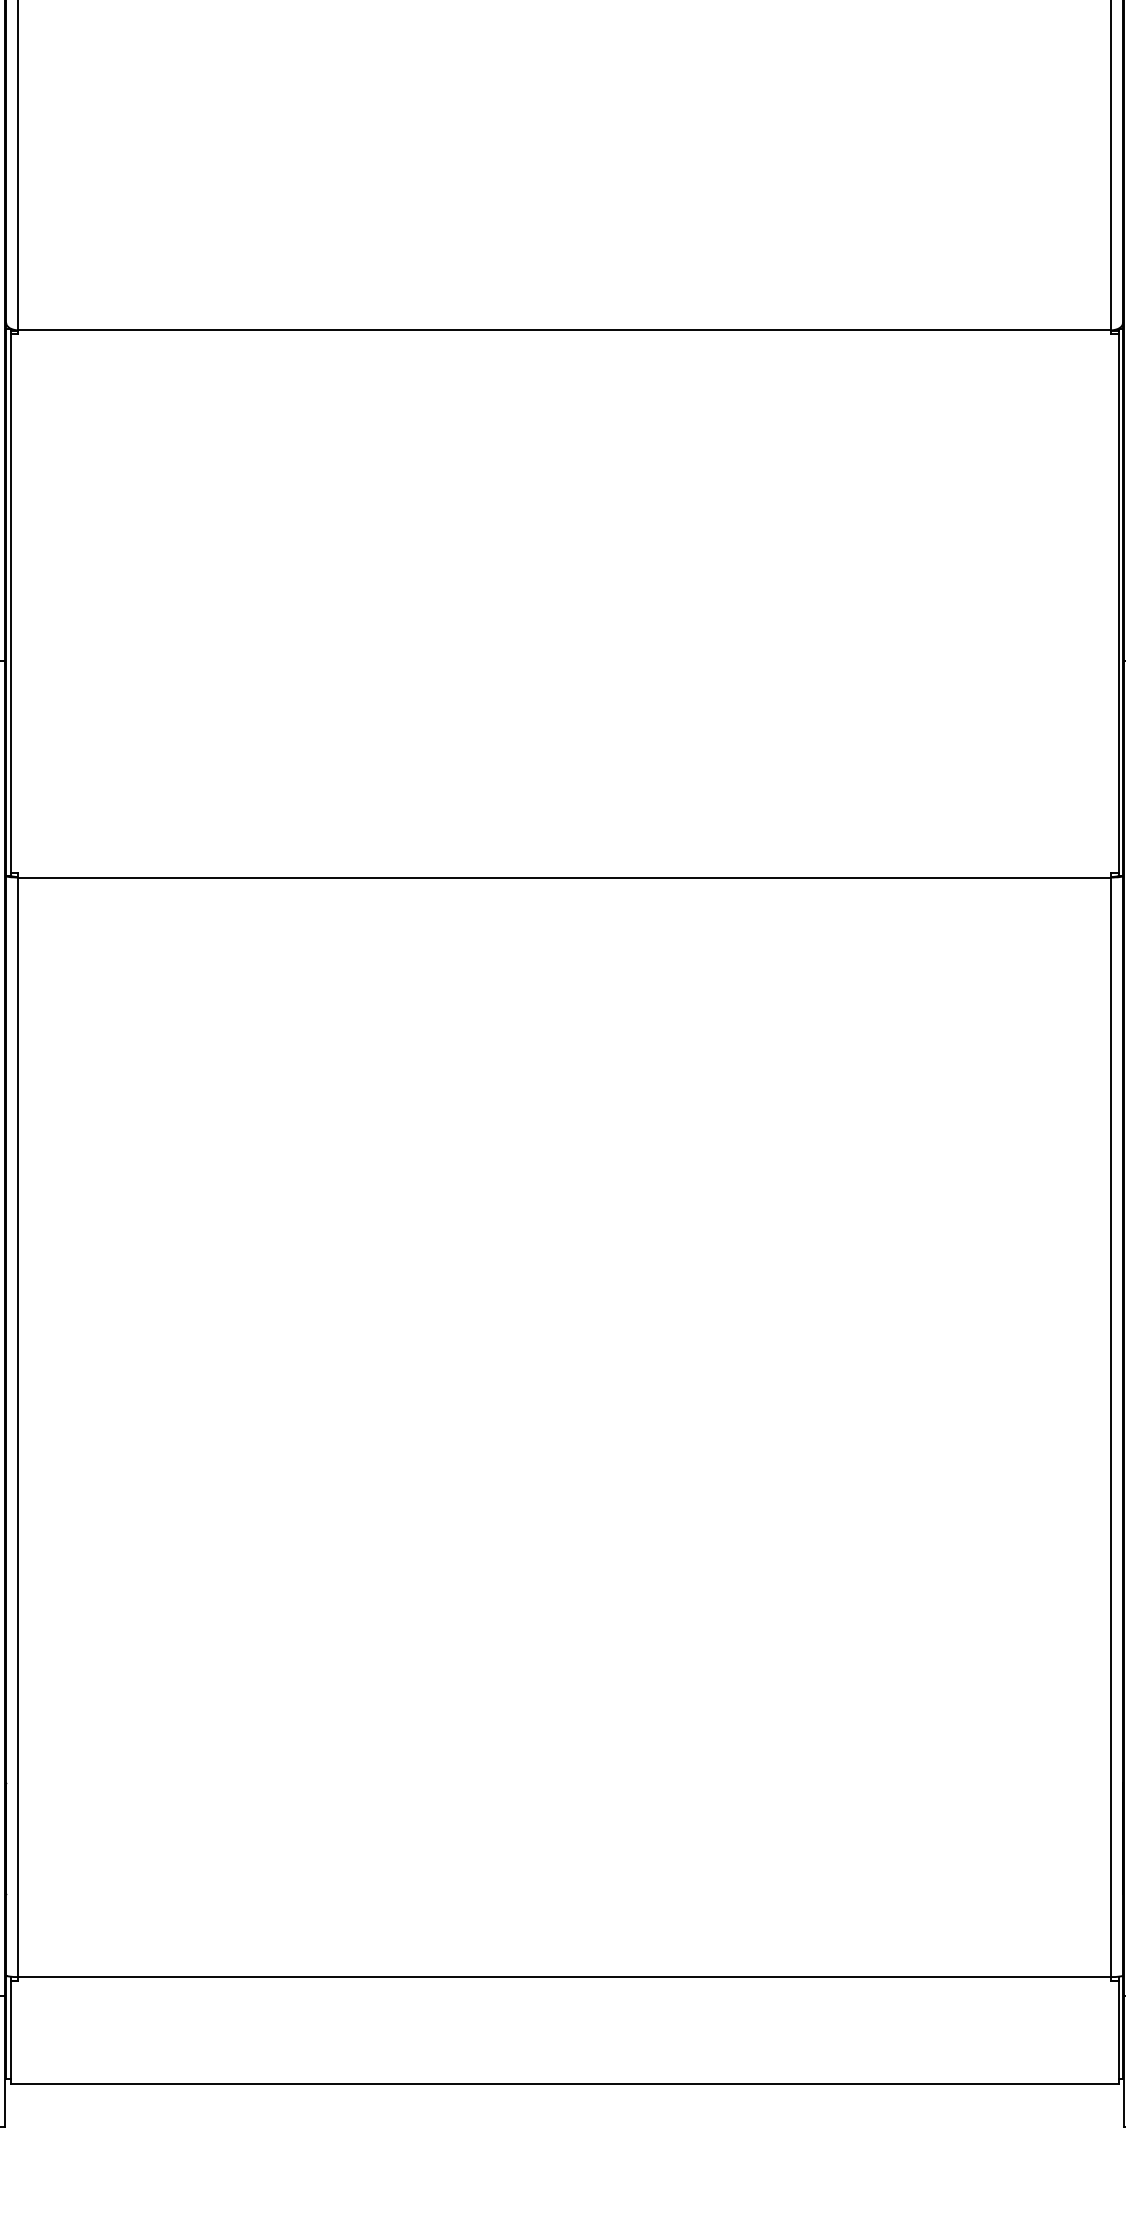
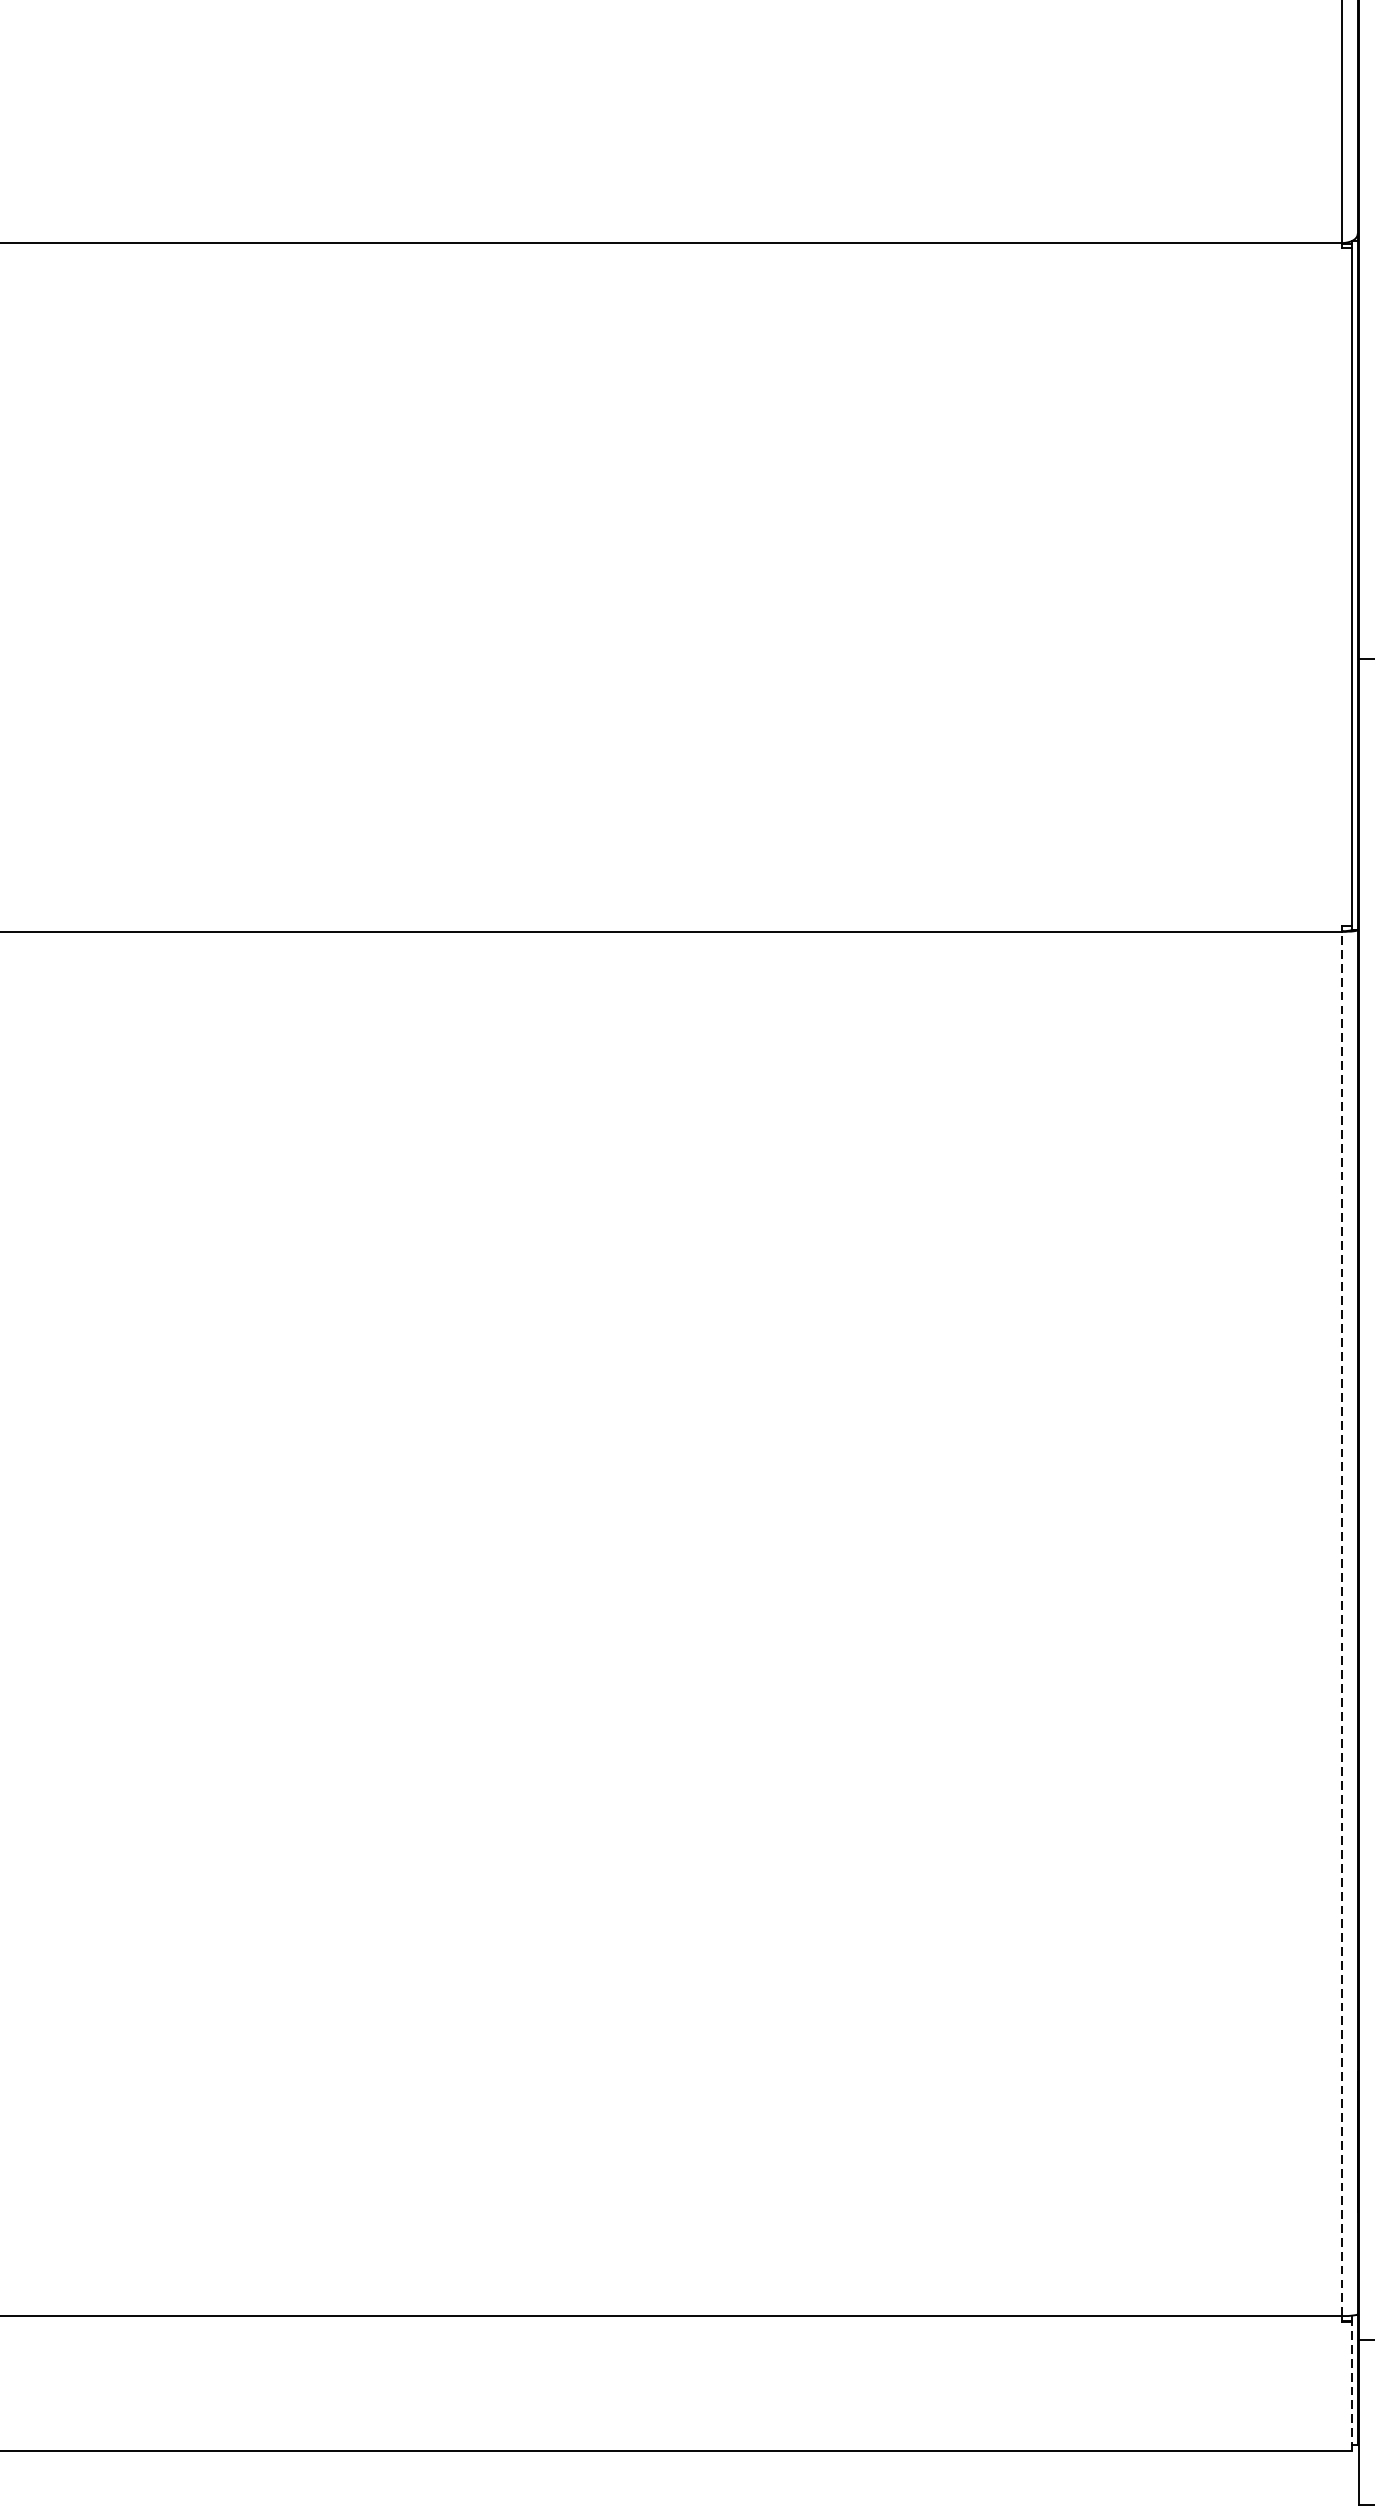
line: (1110, 1427) -> (1342, 1624), solid -> dashed
line: (1118, 2032) -> (1352, 2385), solid -> dashed

